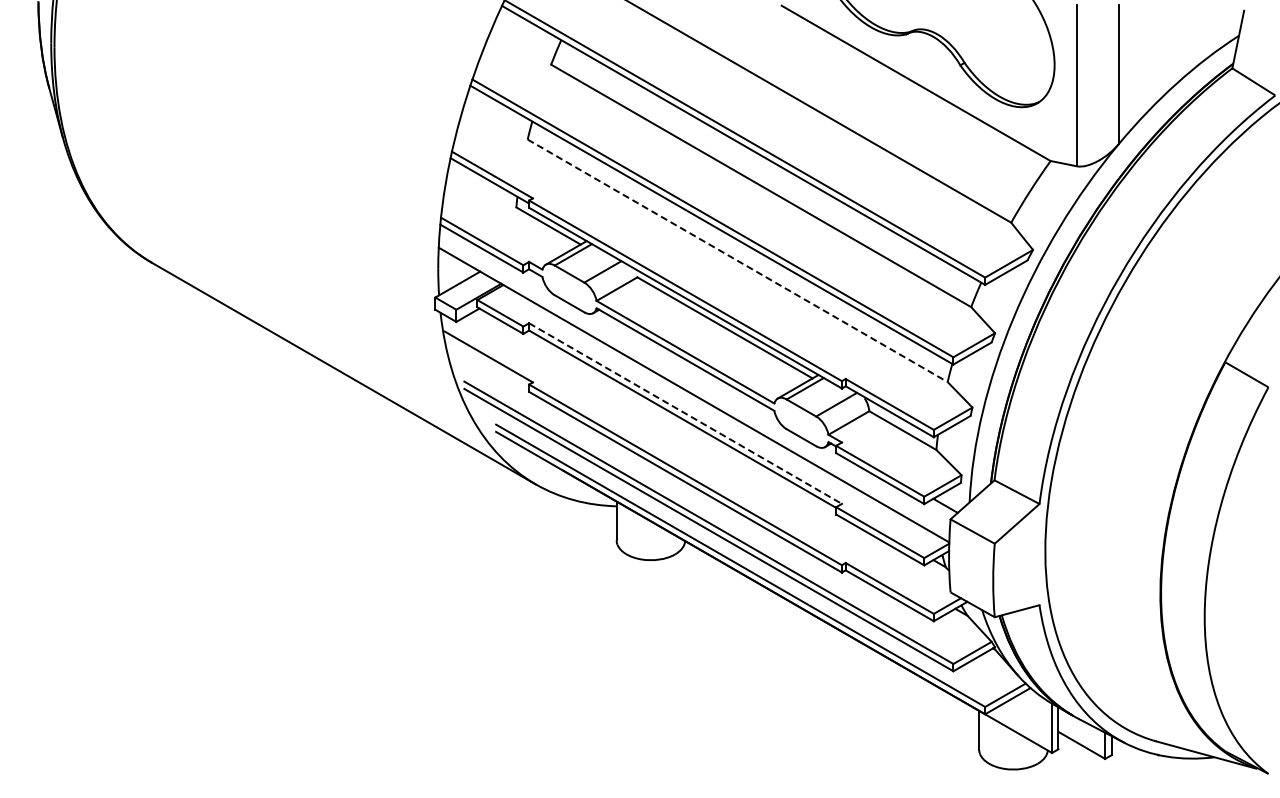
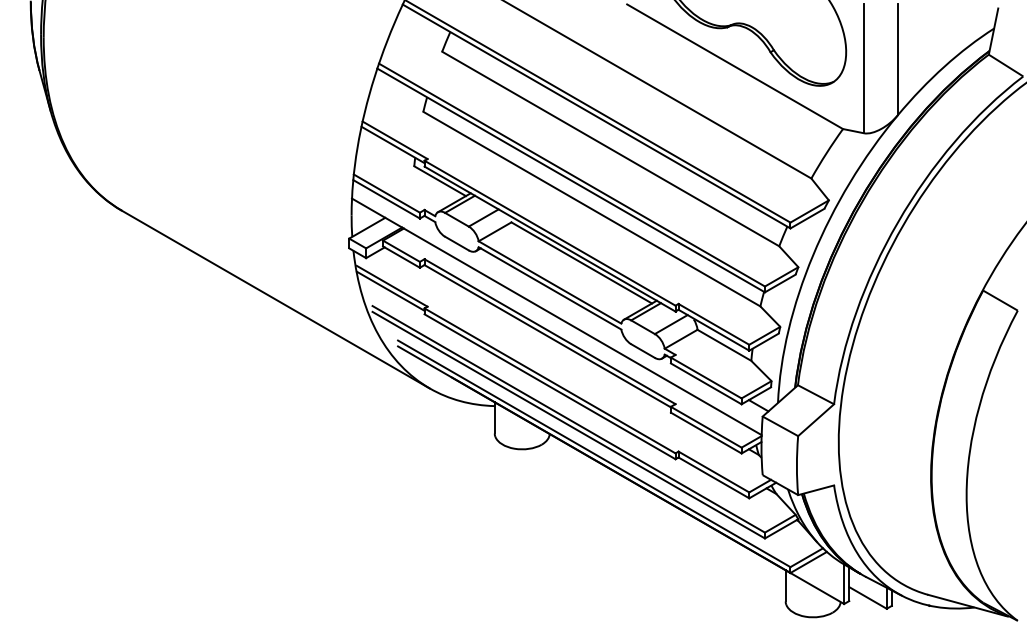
line: (738, 261) -> (592, 209), dashed -> solid
line: (486, 362) -> (390, 290), added
line: (685, 413) -> (550, 331), dashed -> solid

